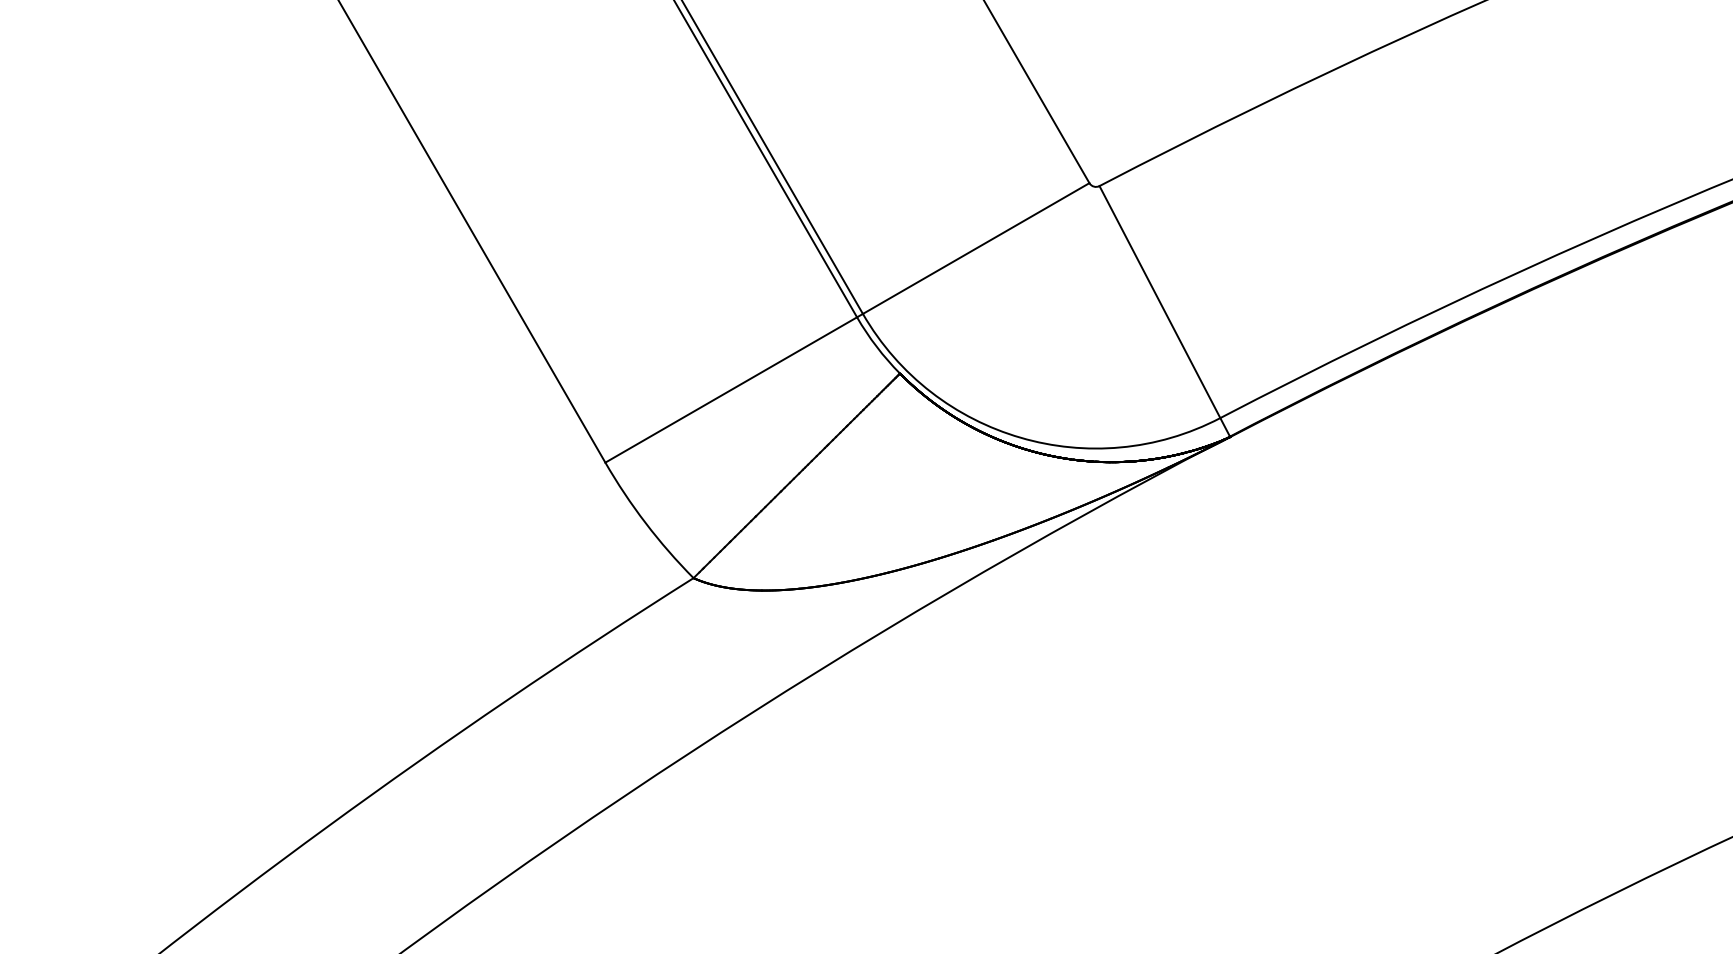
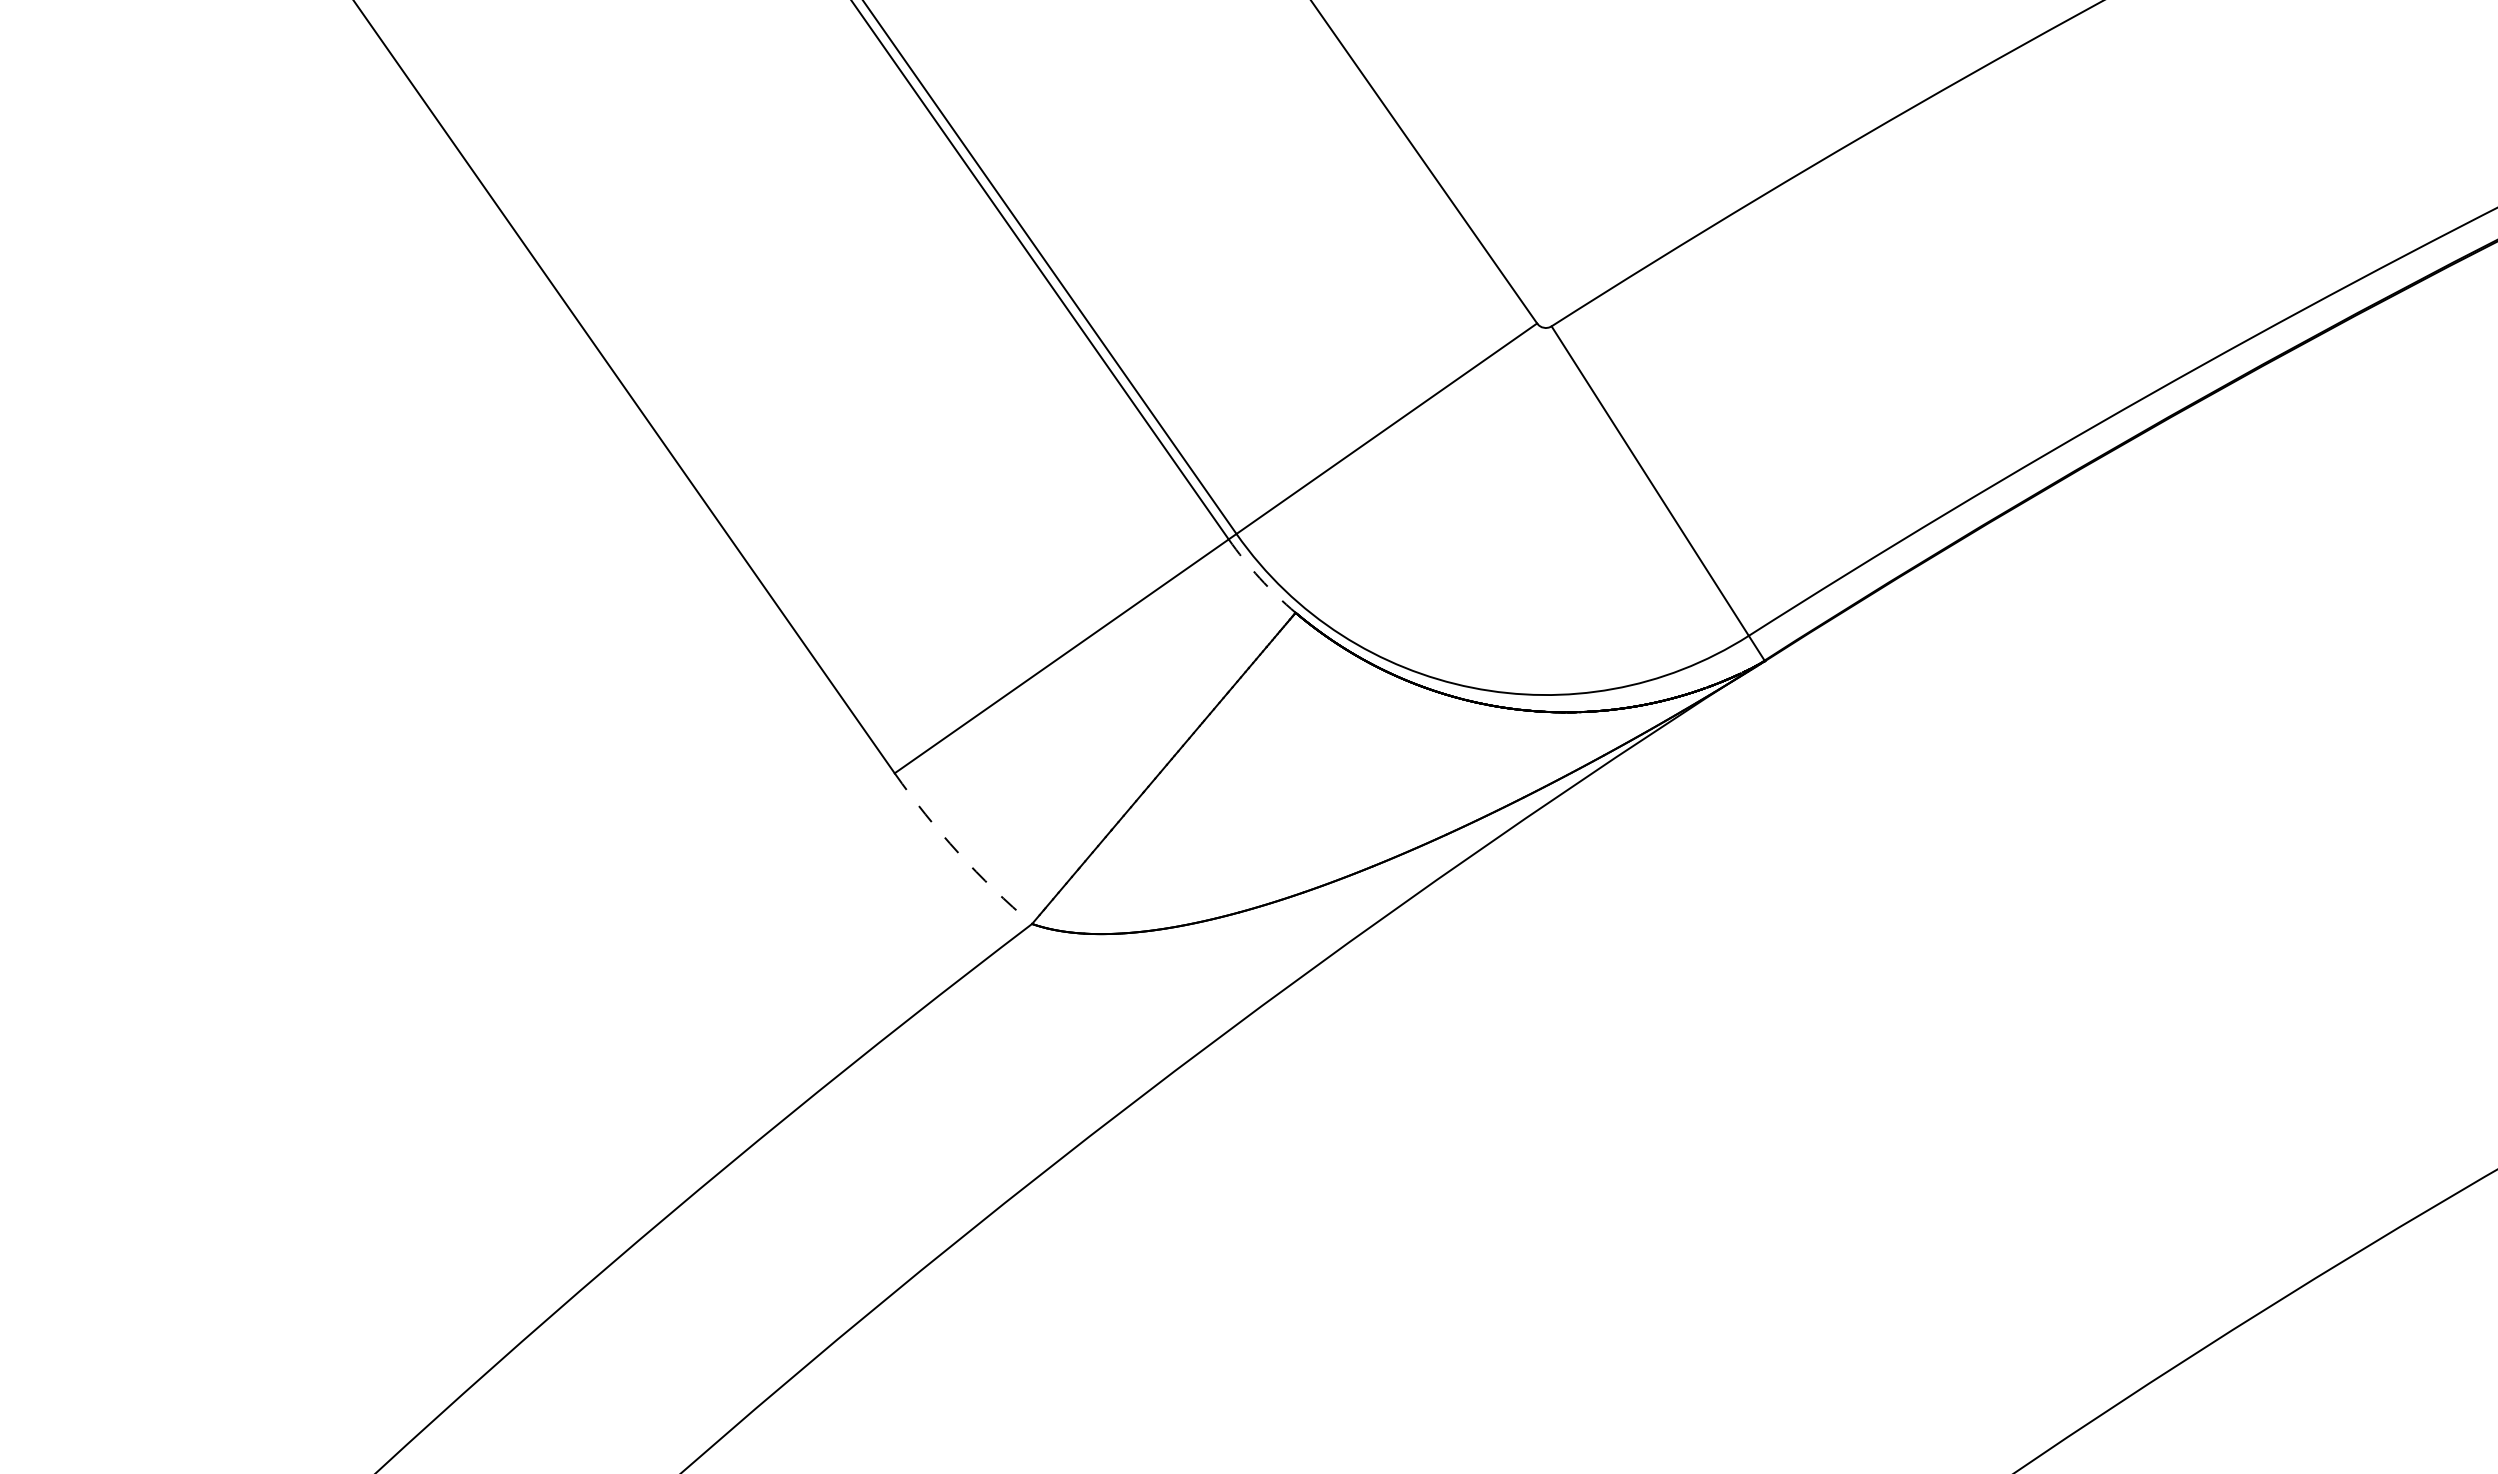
arc: (876, 346) -> (1259, 578), solid -> dashed
arc: (645, 523) -> (958, 853), solid -> dashed

